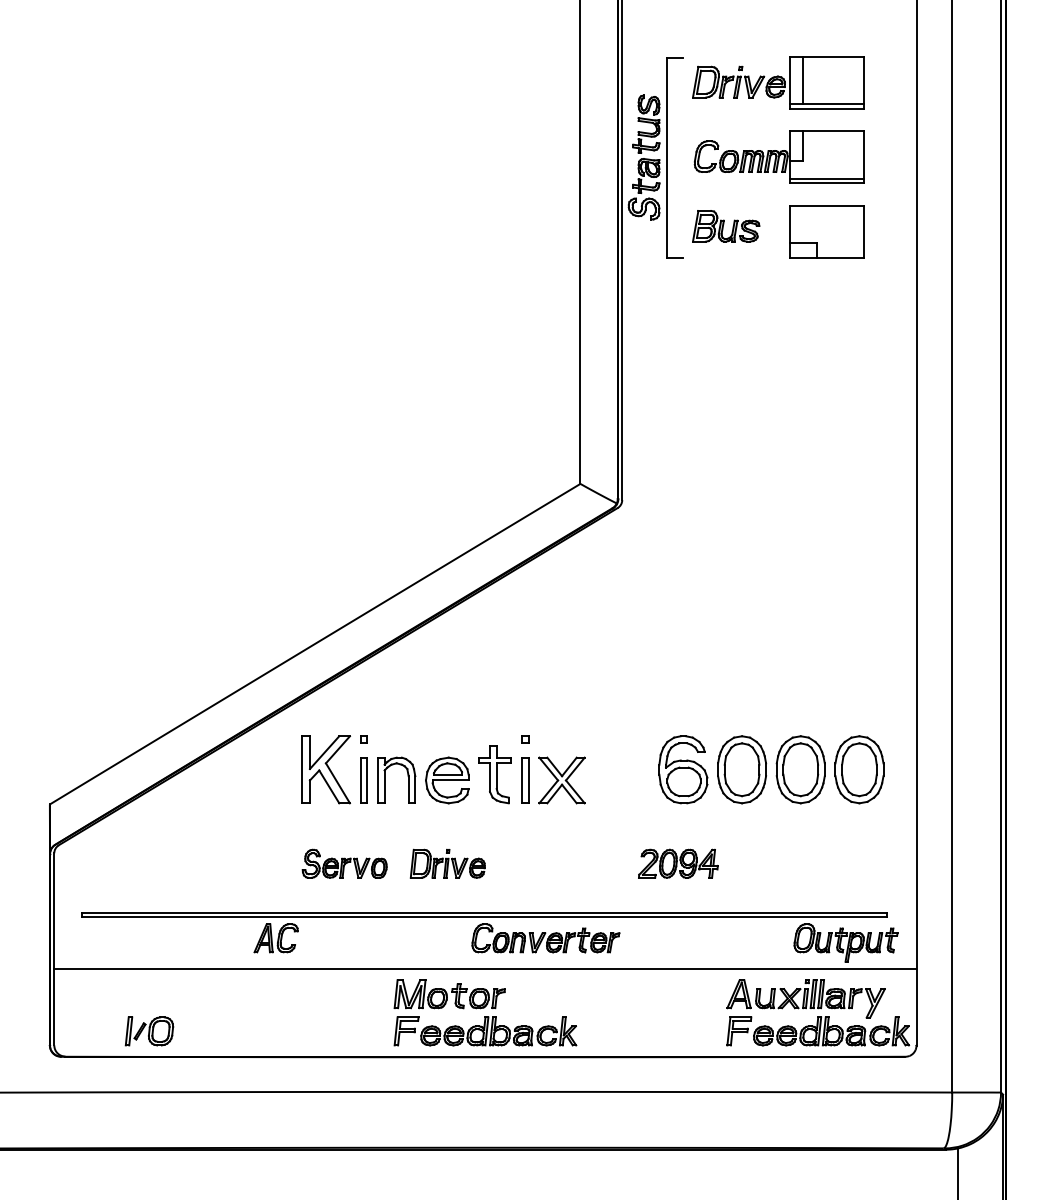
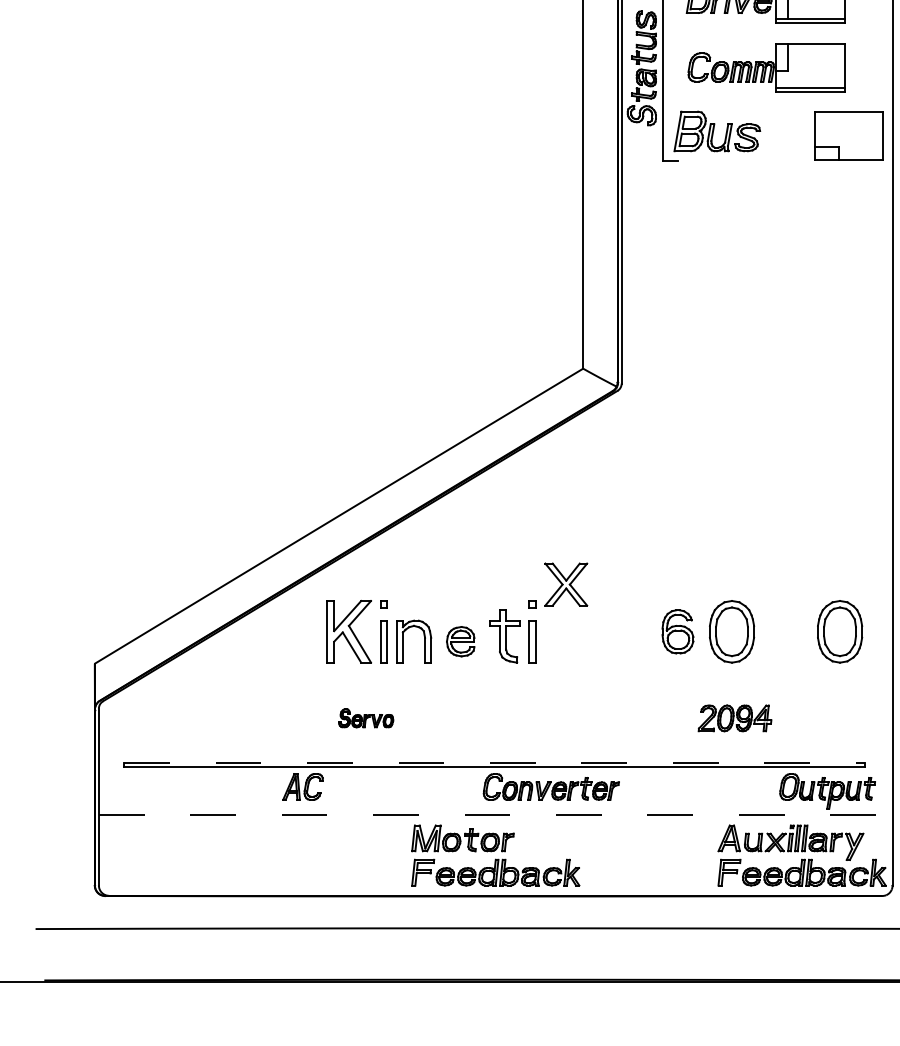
part: (726, 226) -> (717, 131), size x1.4
part: (826, 231) -> (848, 136), moved
part: (683, 769) -> (678, 631), size x0.7
part: (800, 769) -> (785, 631), removed
part: (447, 780) -> (460, 641), size x0.7
part: (561, 780) -> (565, 584), moved
part: (344, 863) -> (366, 718), size x0.7
part: (447, 863) -> (460, 718), removed
part: (678, 863) -> (735, 718), moved
line: (484, 912) -> (494, 763), solid -> dashed
line: (485, 969) -> (495, 815), solid -> dashed
part: (149, 1031) -> (186, 872), removed

